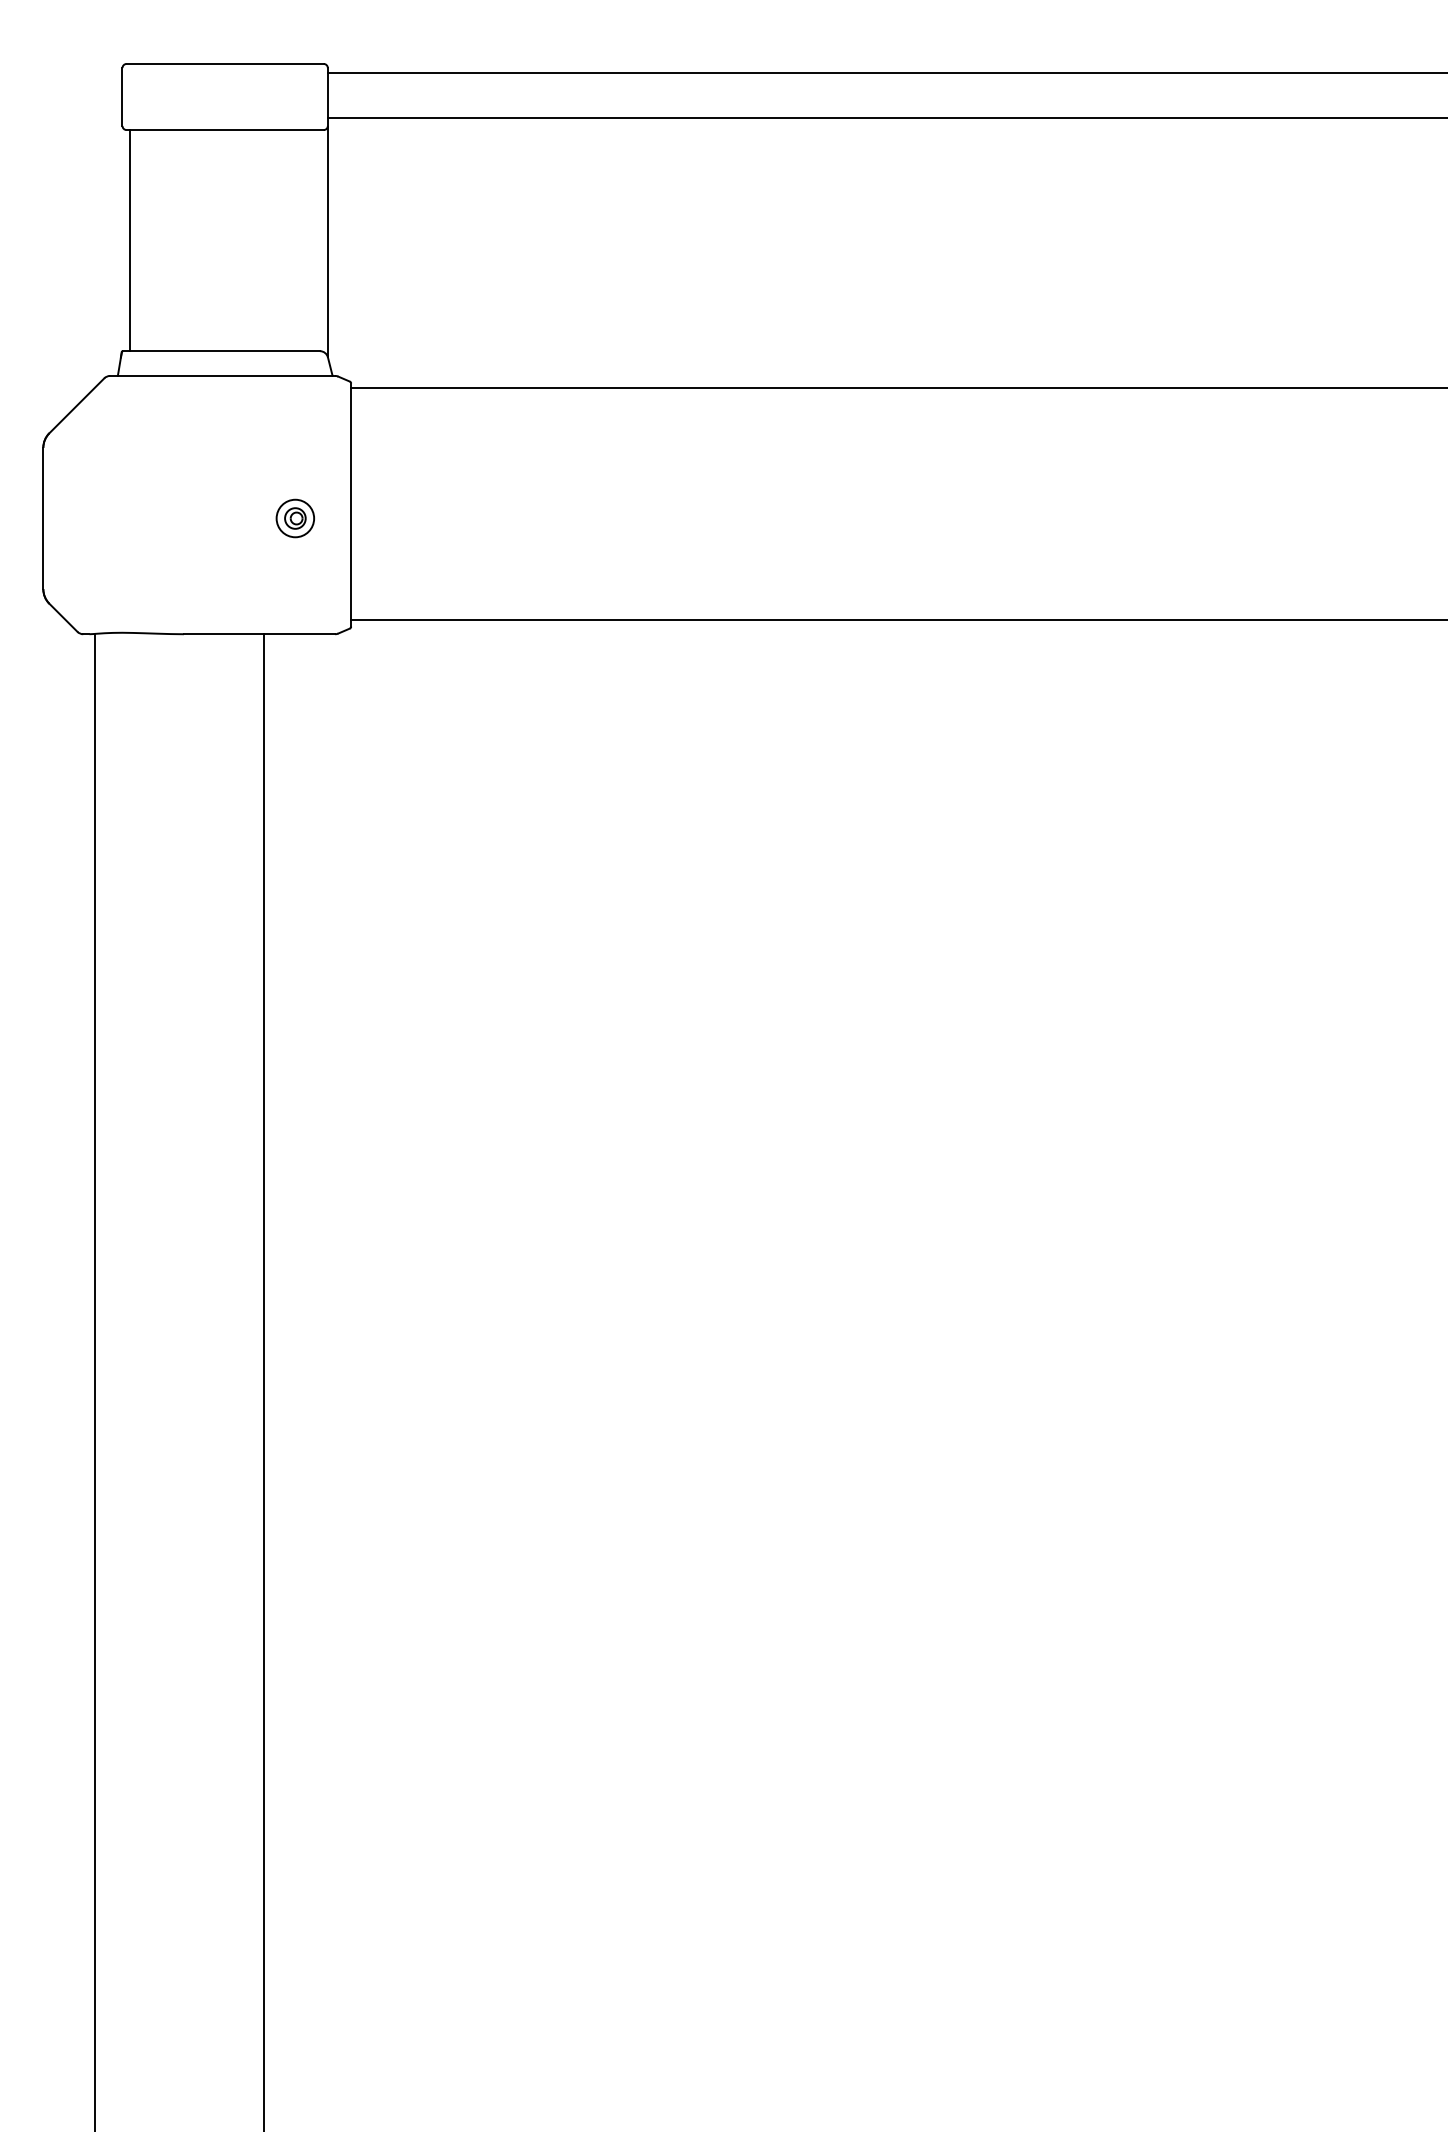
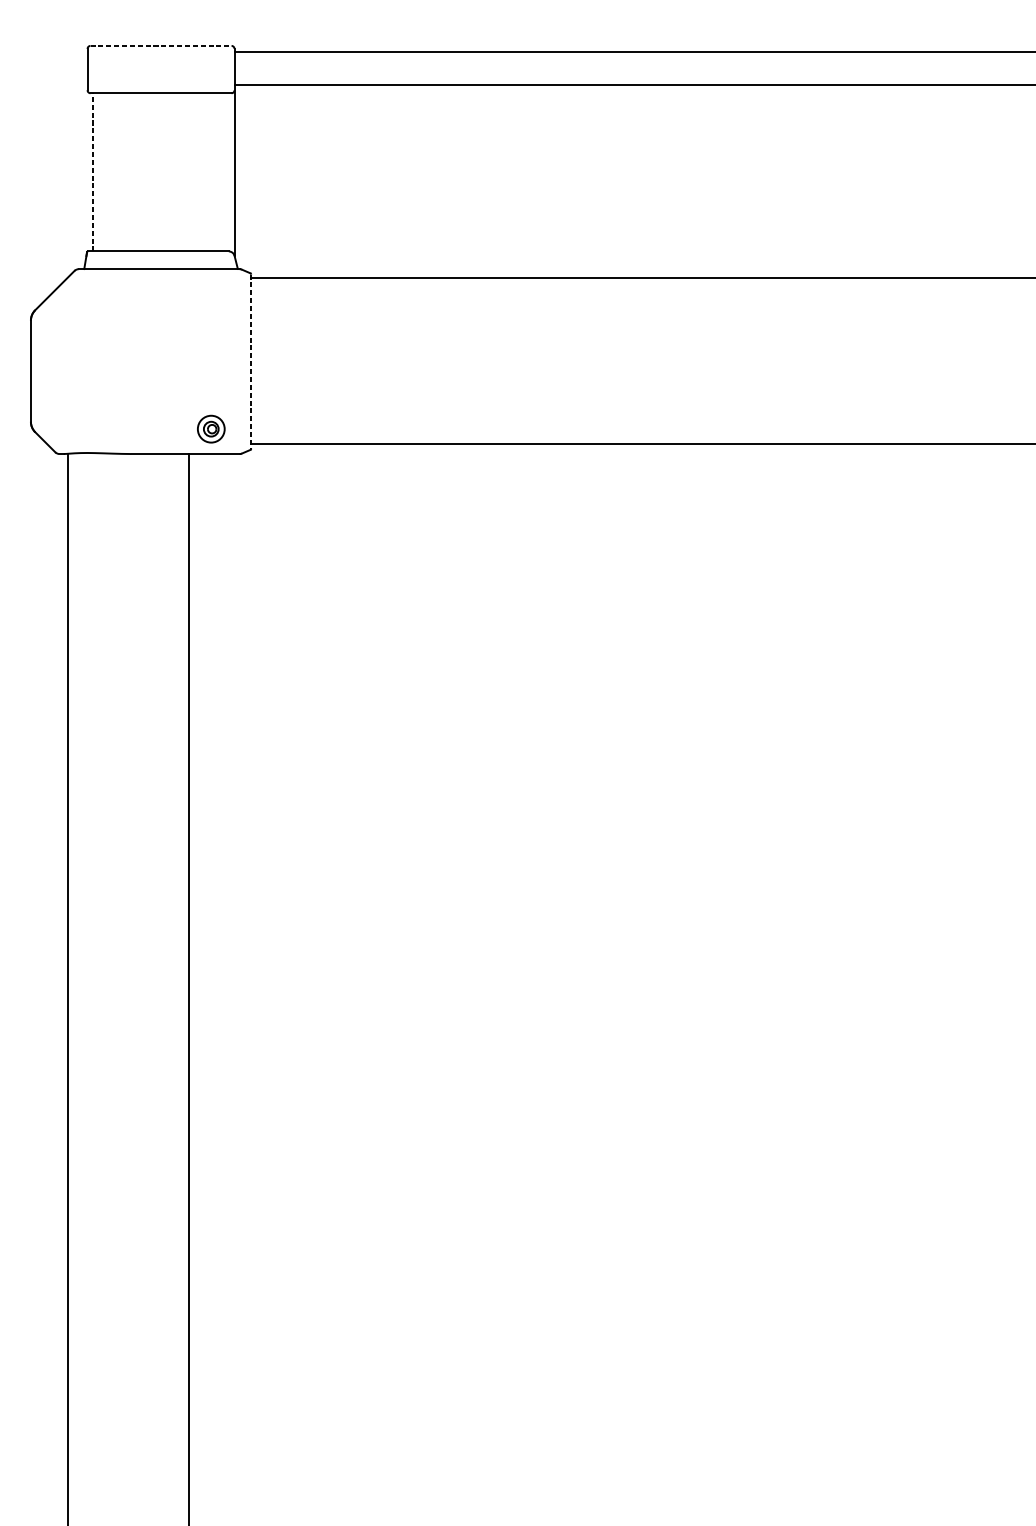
line: (225, 63) -> (161, 45), solid -> dashed
line: (129, 240) -> (92, 172), solid -> dashed
line: (351, 505) -> (251, 361), solid -> dashed
part: (294, 518) -> (210, 429), moved

